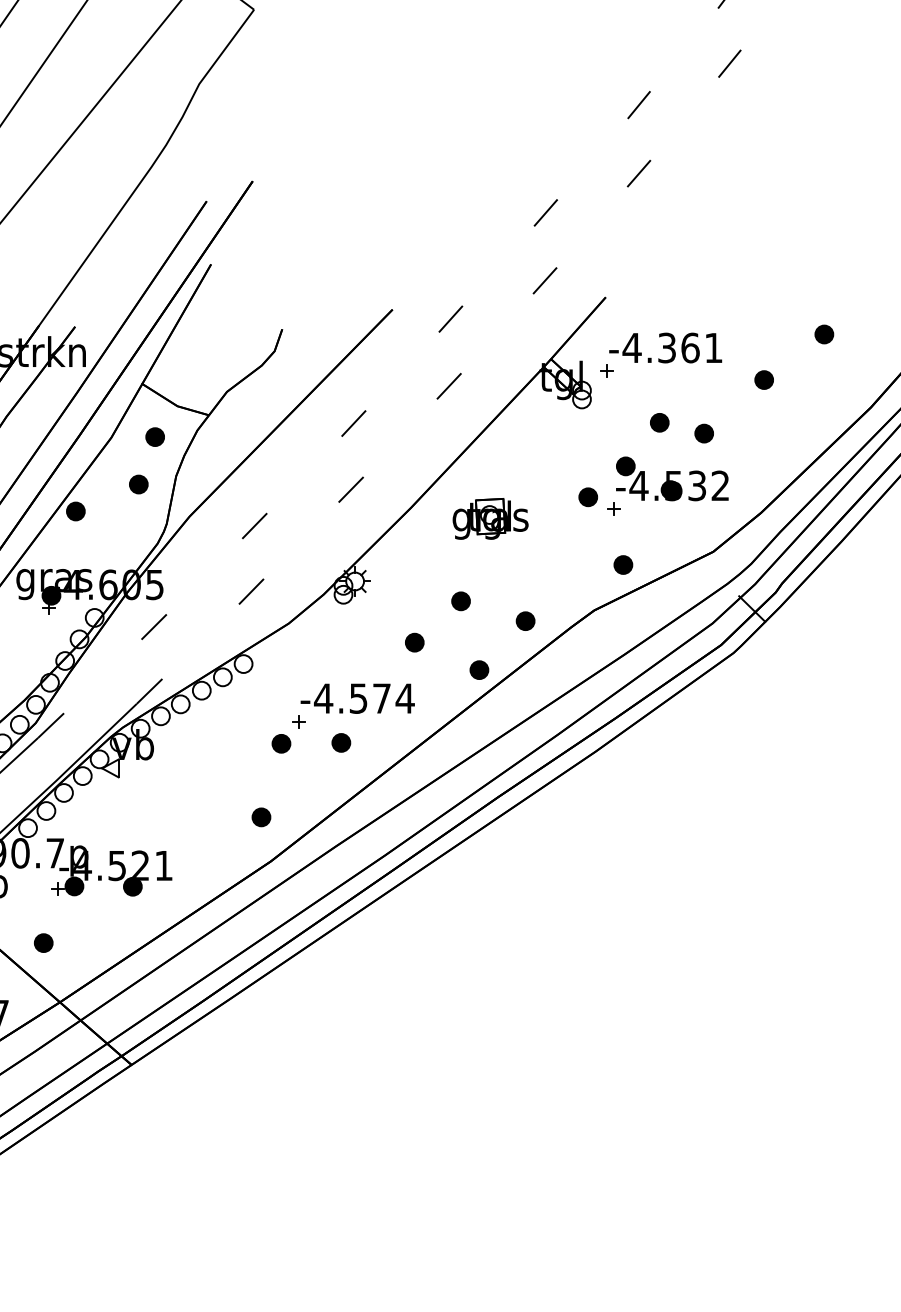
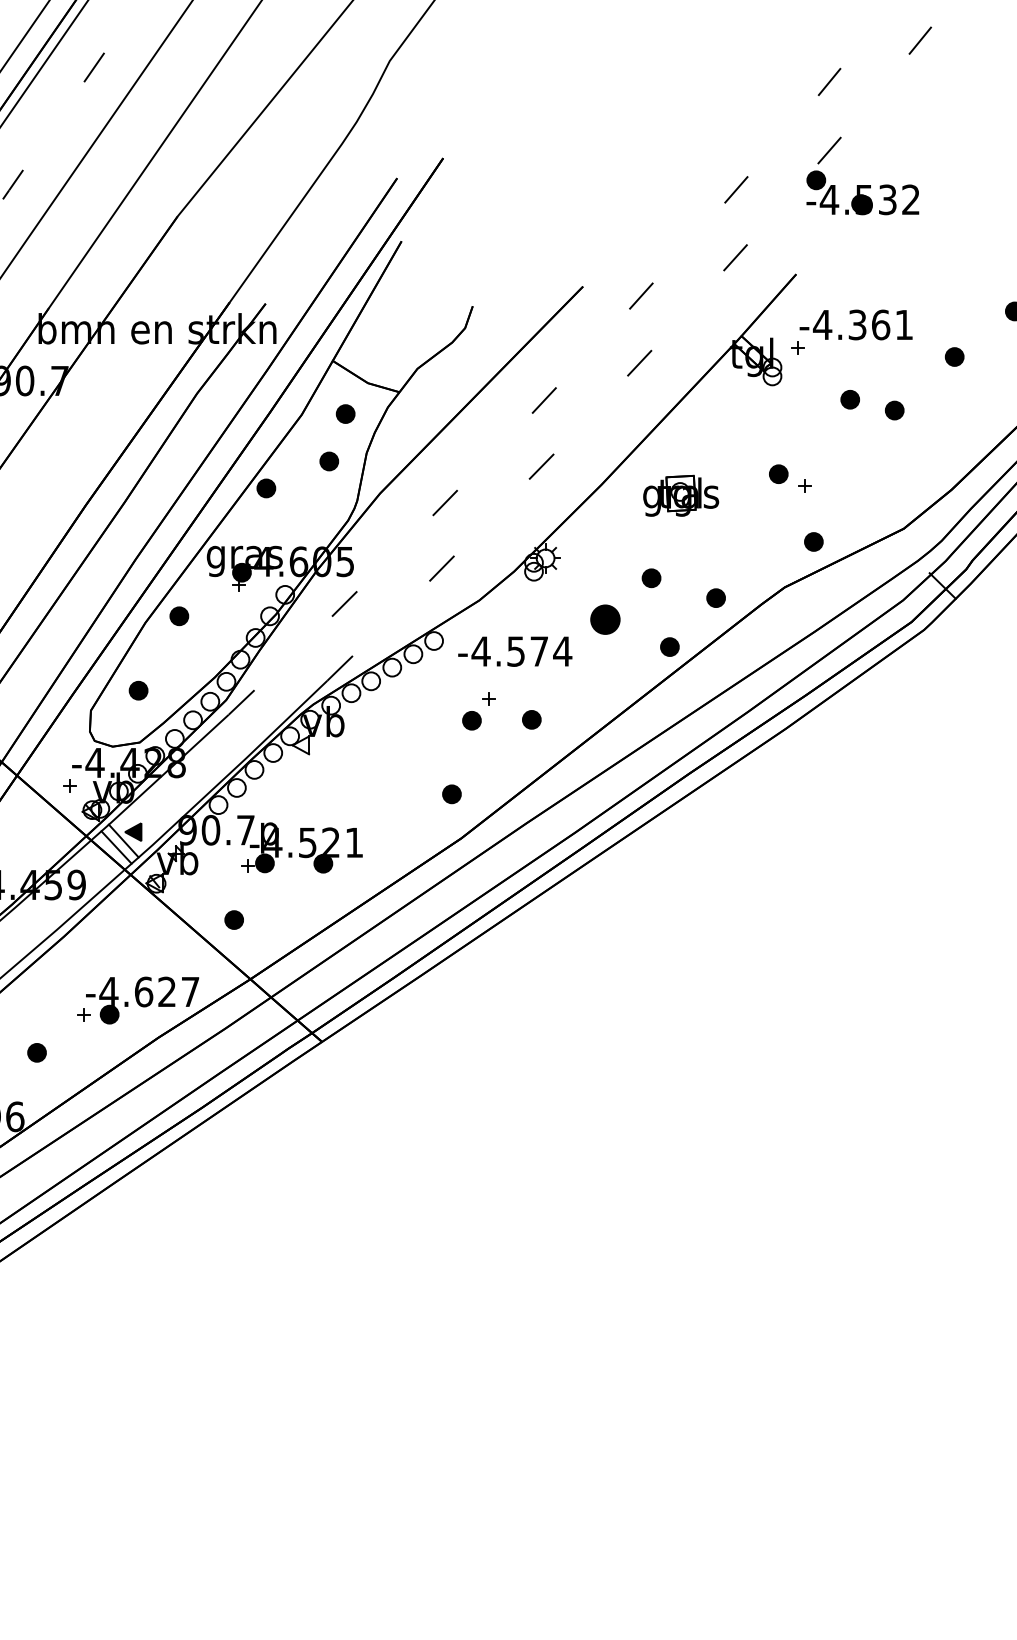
part: (672, 478) -> (862, 192), moved
part: (414, 642) -> (604, 619), size x1.6
text: (358, 698) -> (515, 651), moved

